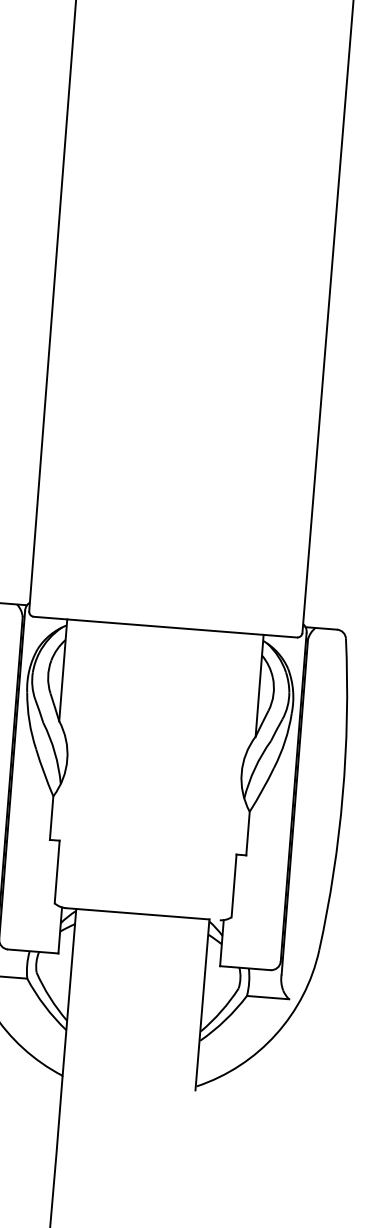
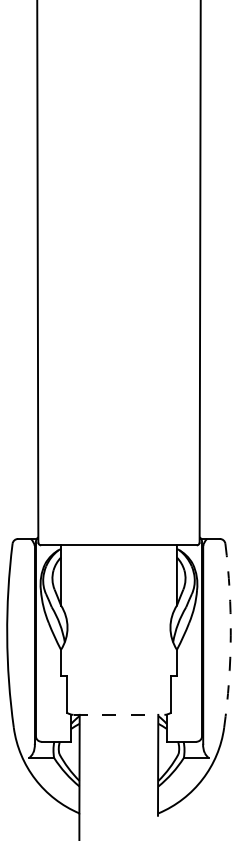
arc: (342, 794) -> (230, 635), solid -> dashed
line: (138, 913) -> (116, 714), solid -> dashed

